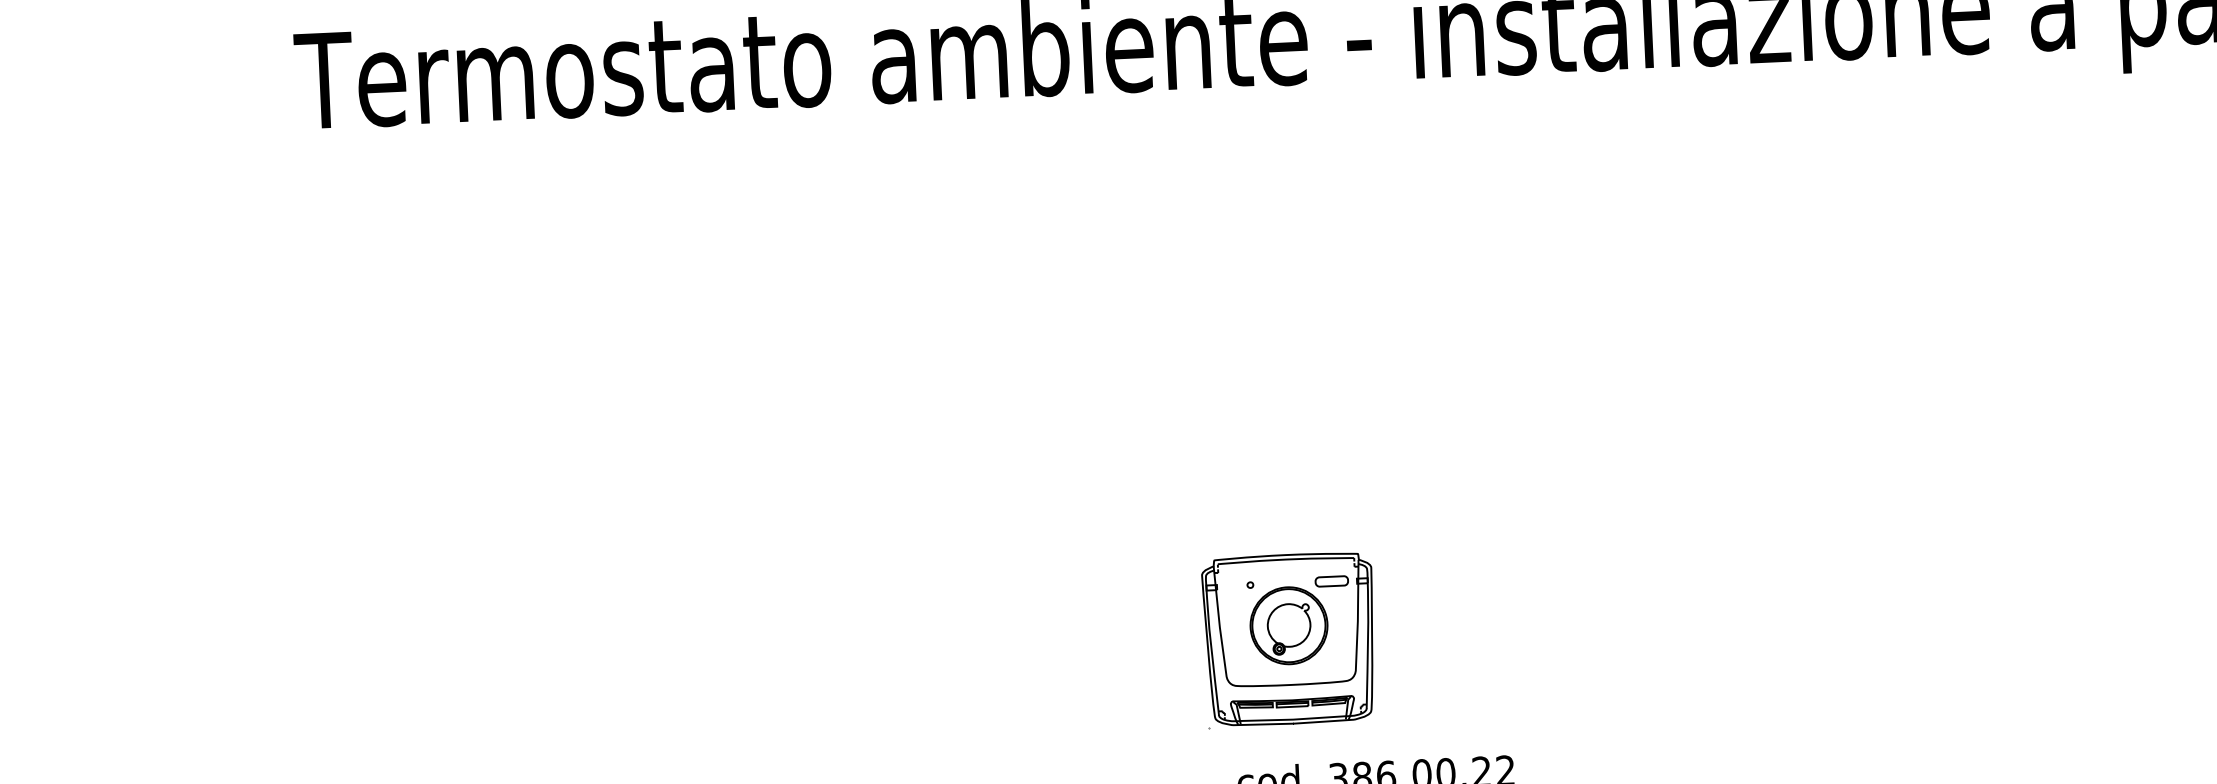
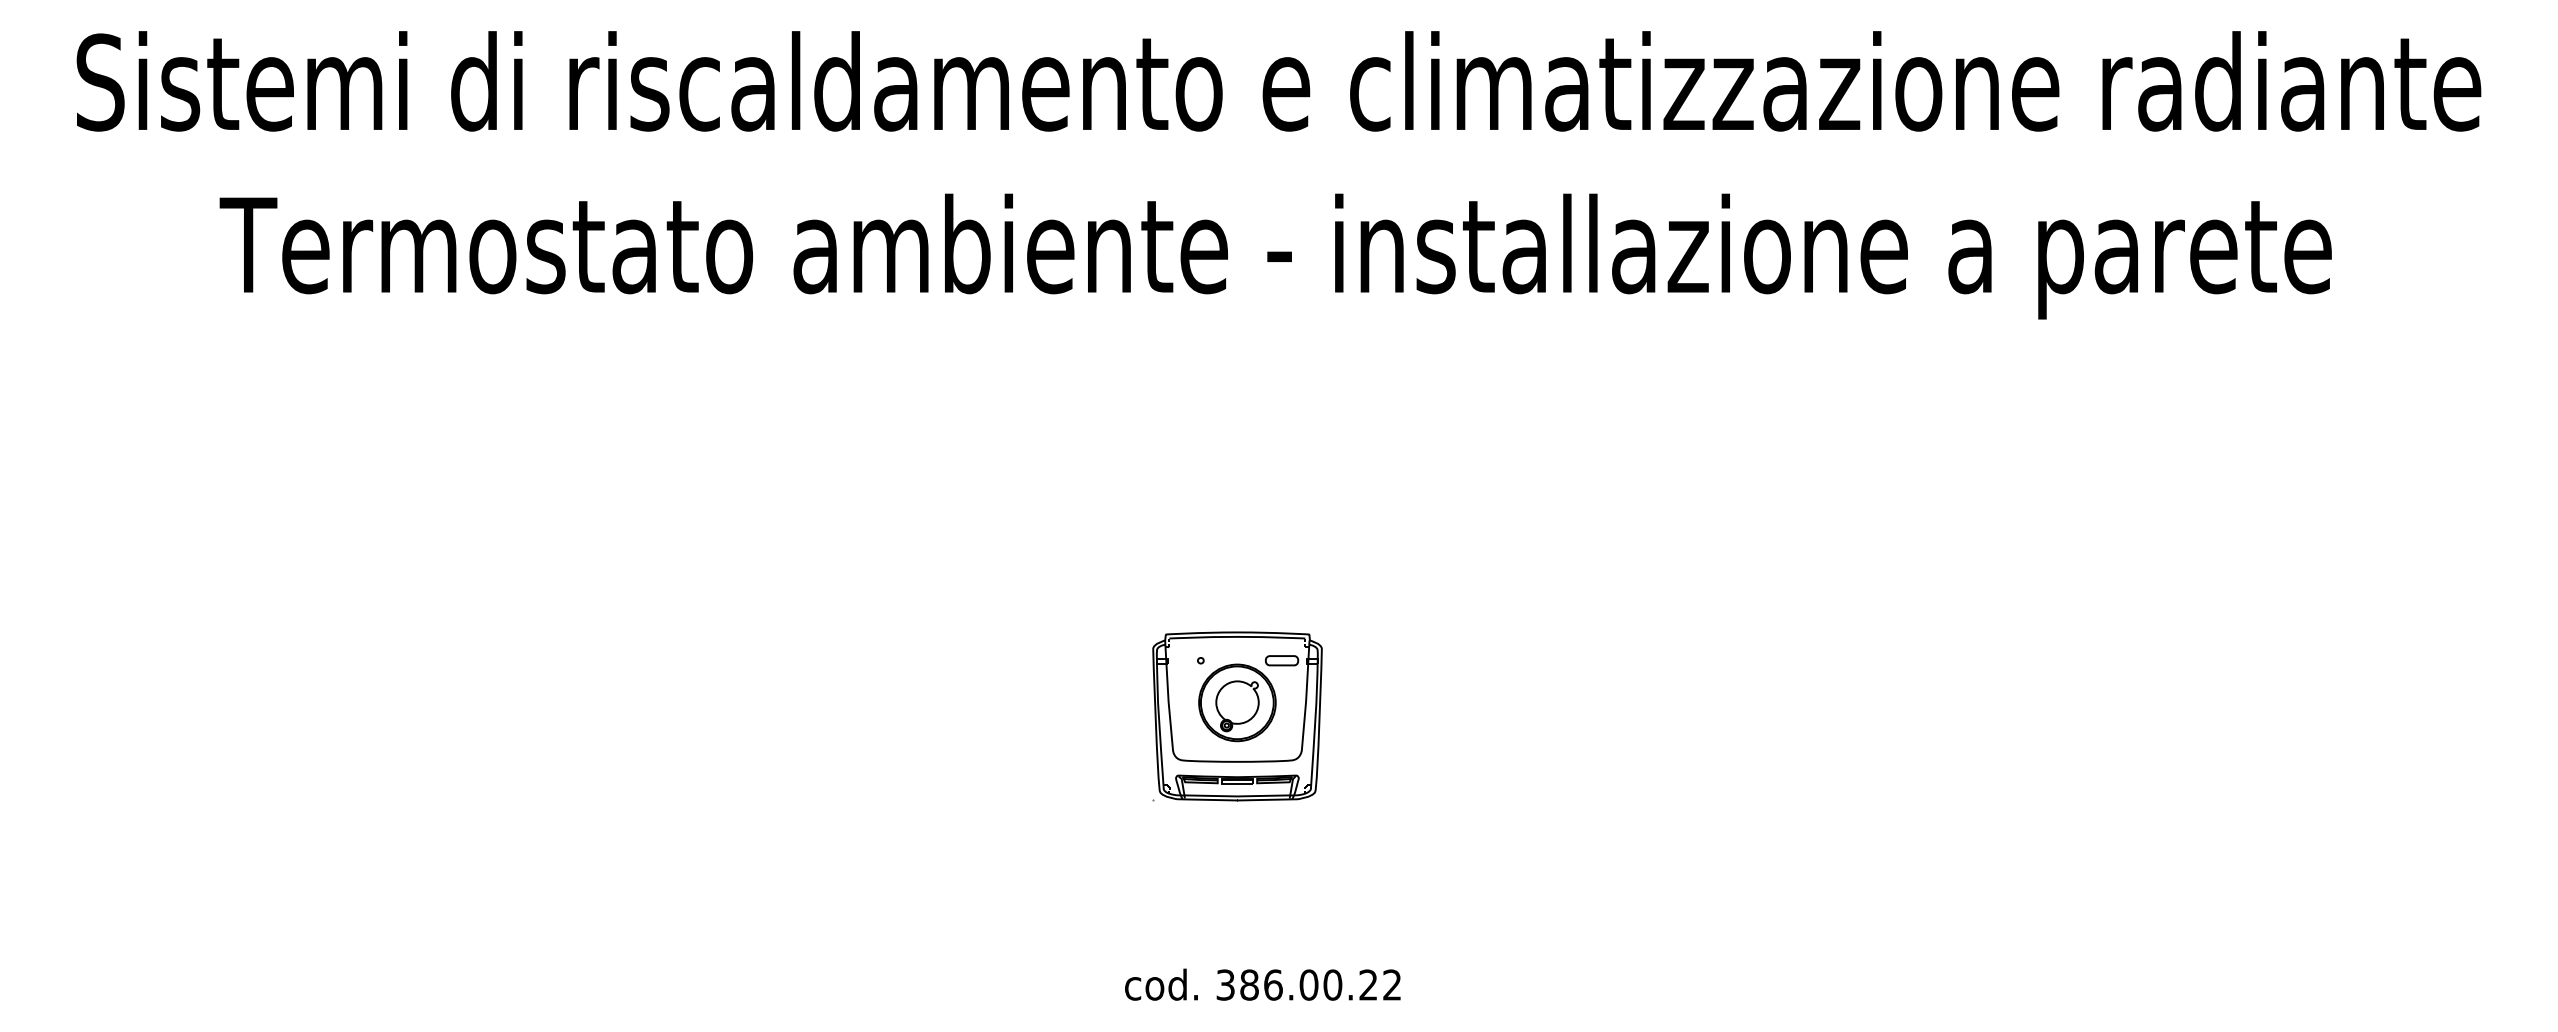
part: (1289, 639) -> (1237, 716), moved

